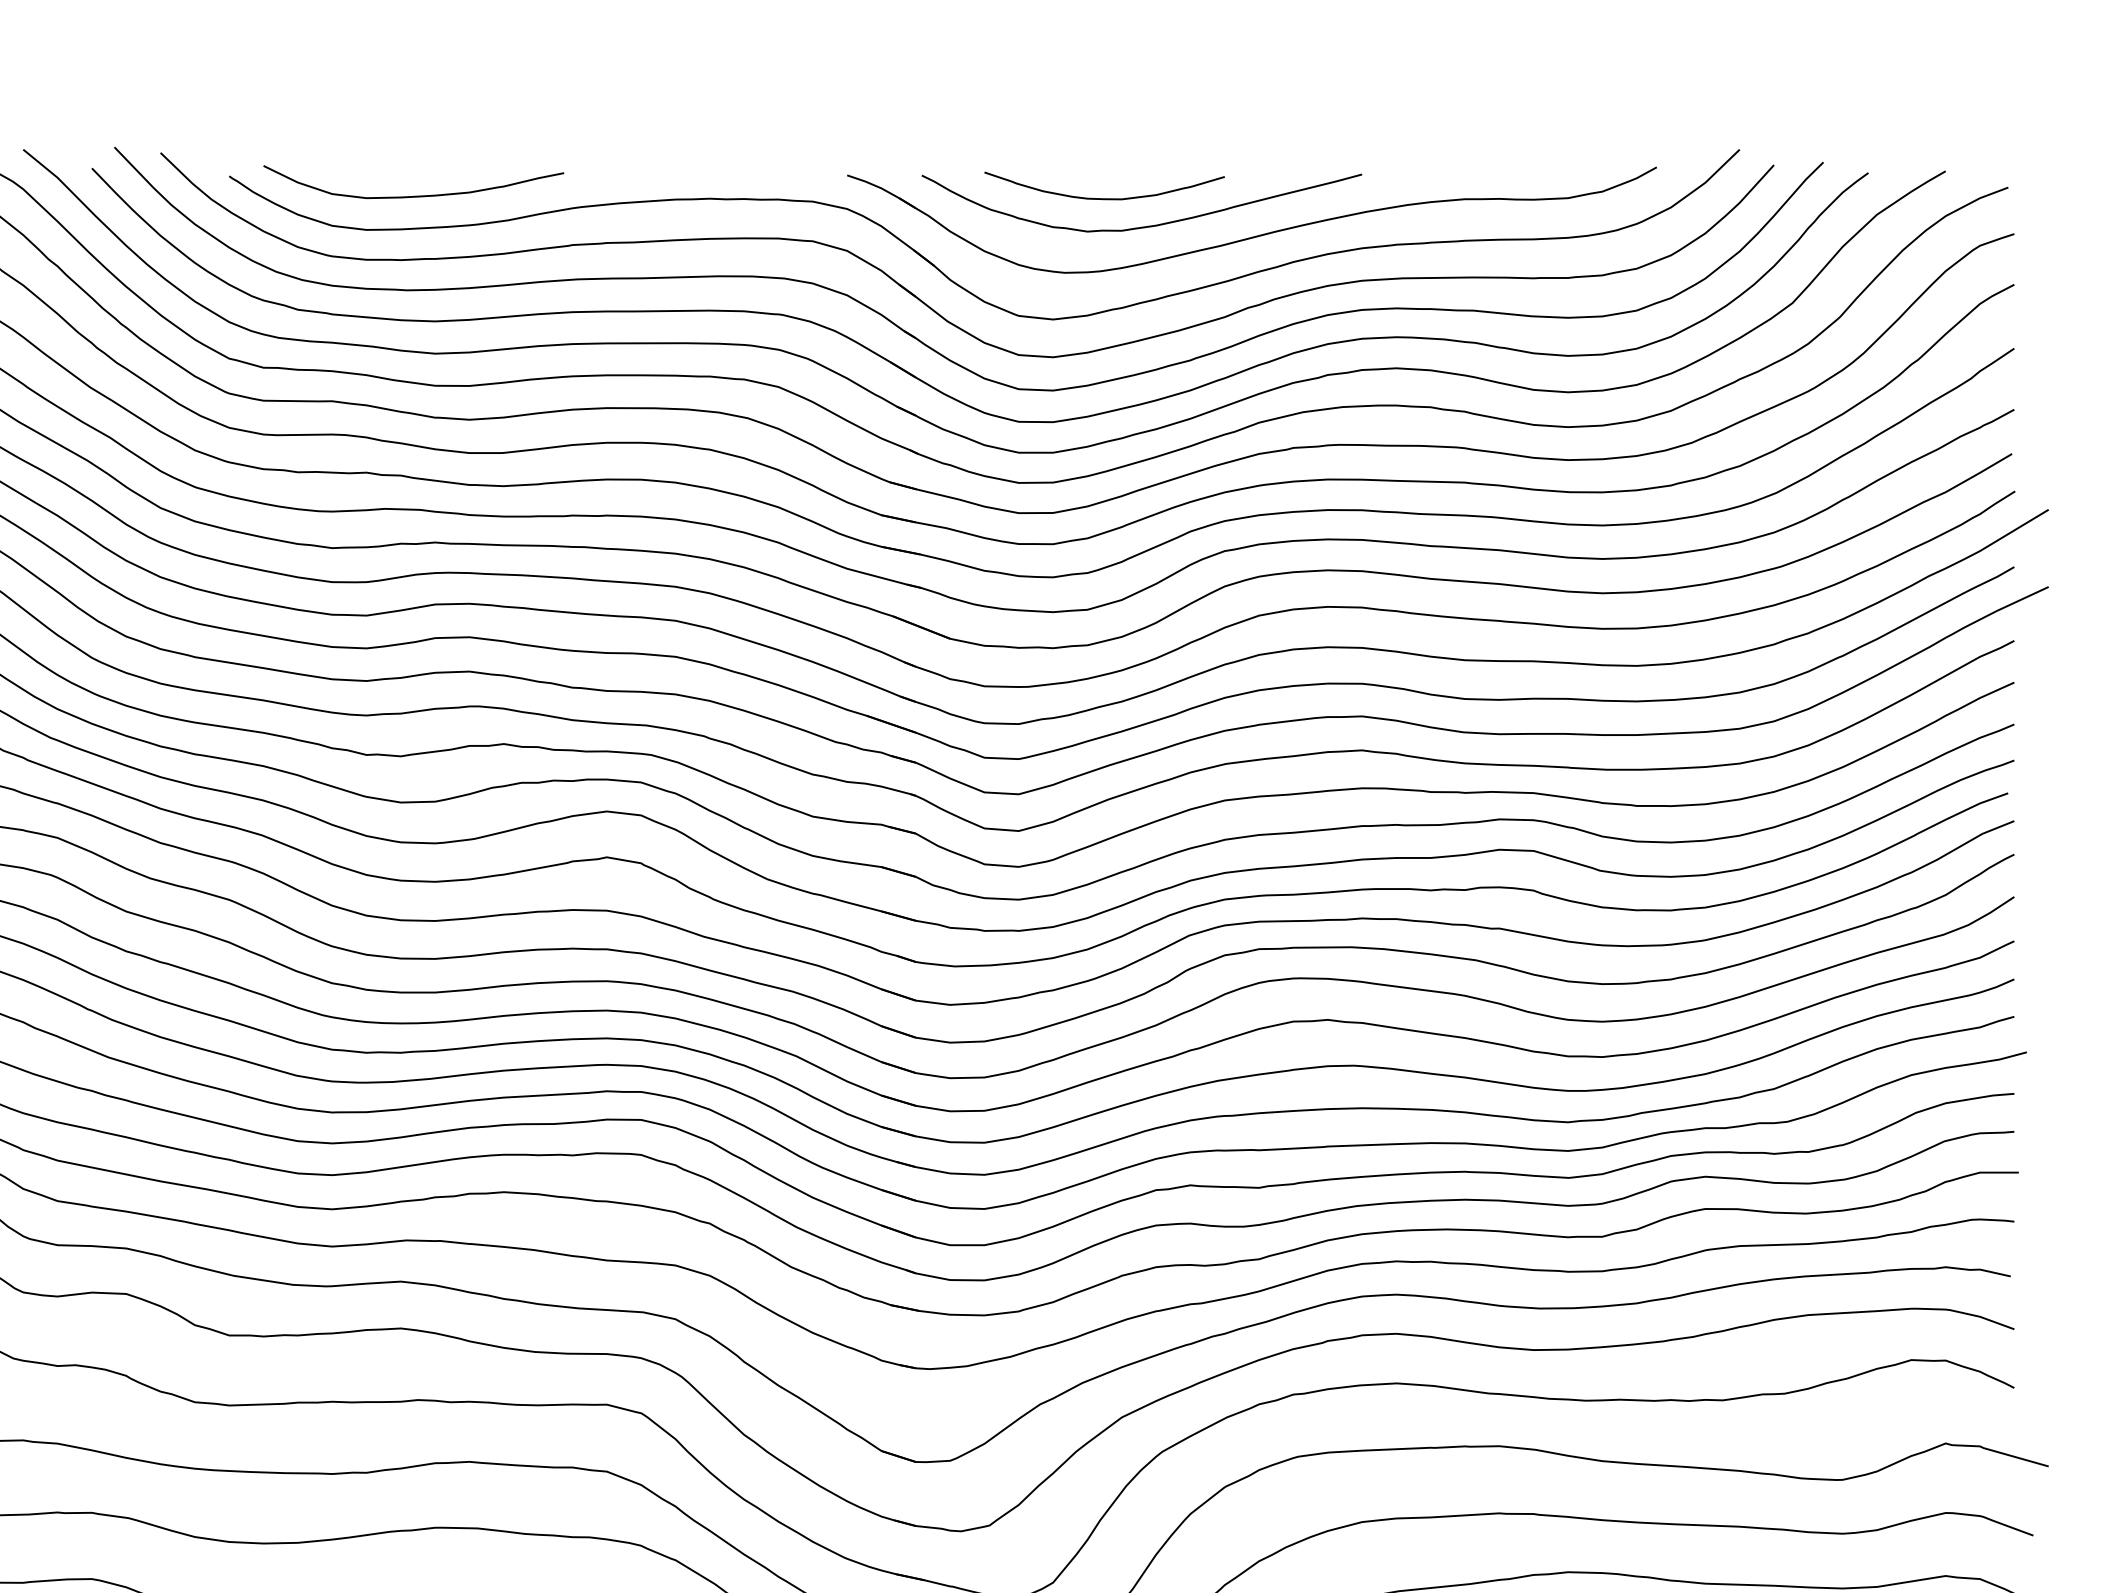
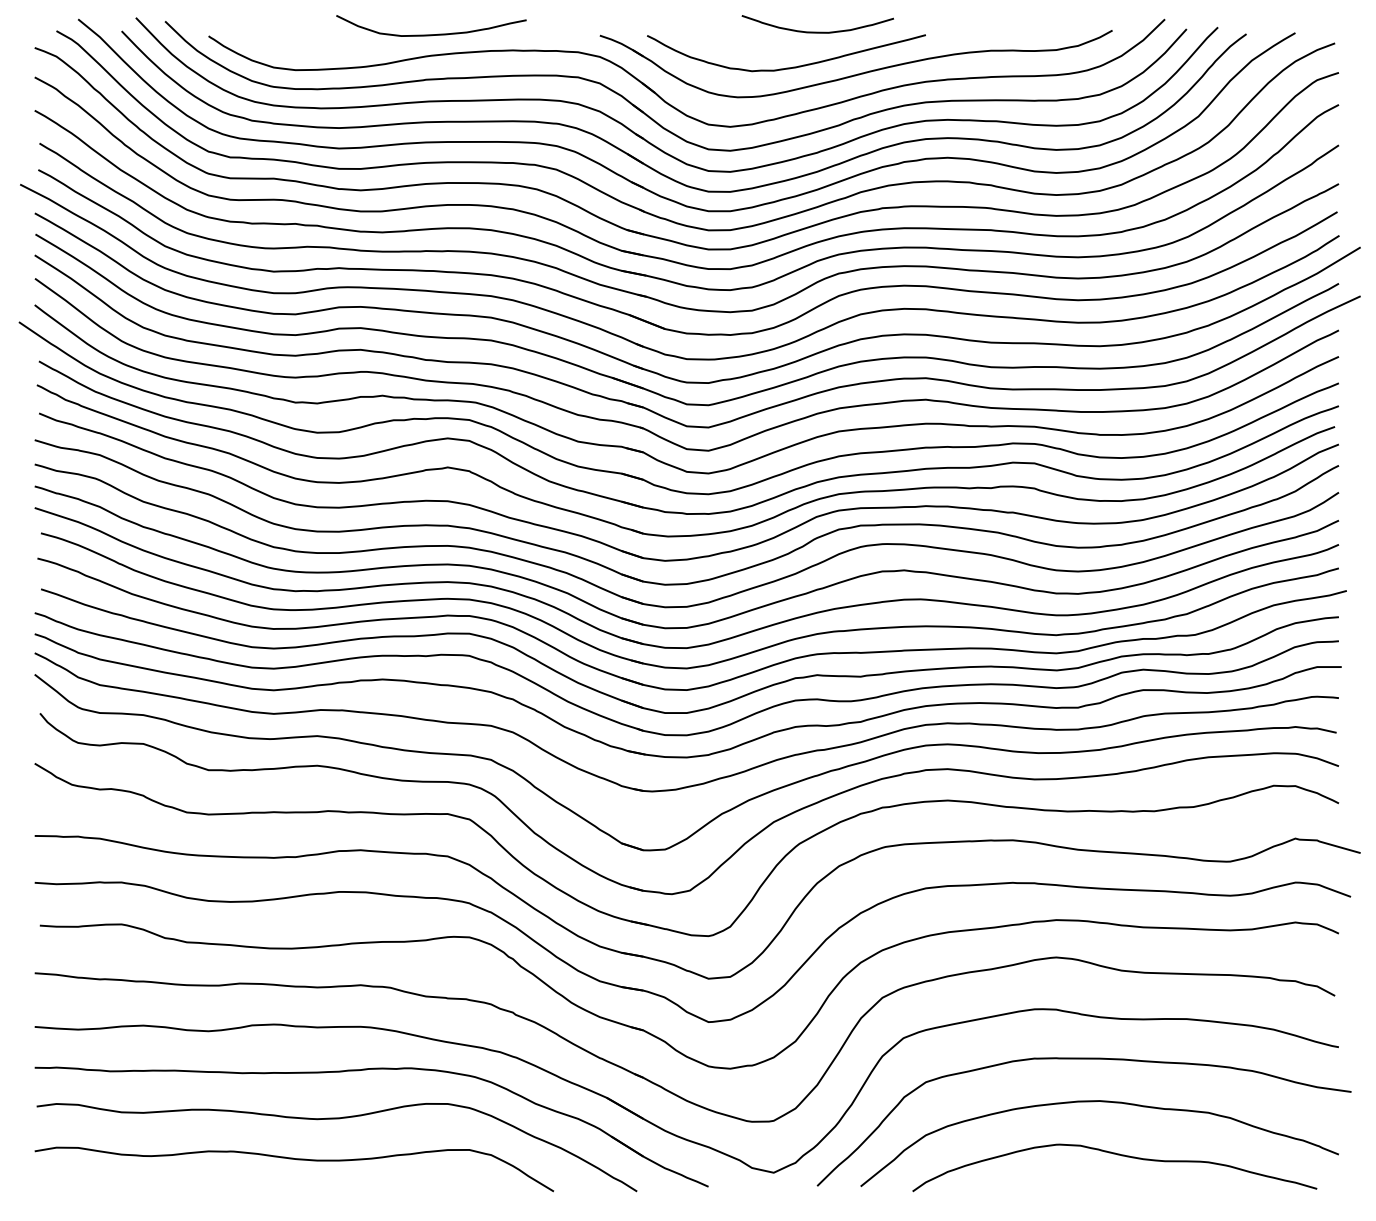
curve: (413, 195) -> (431, 34), moved
curve: (1104, 197) -> (817, 31), moved

